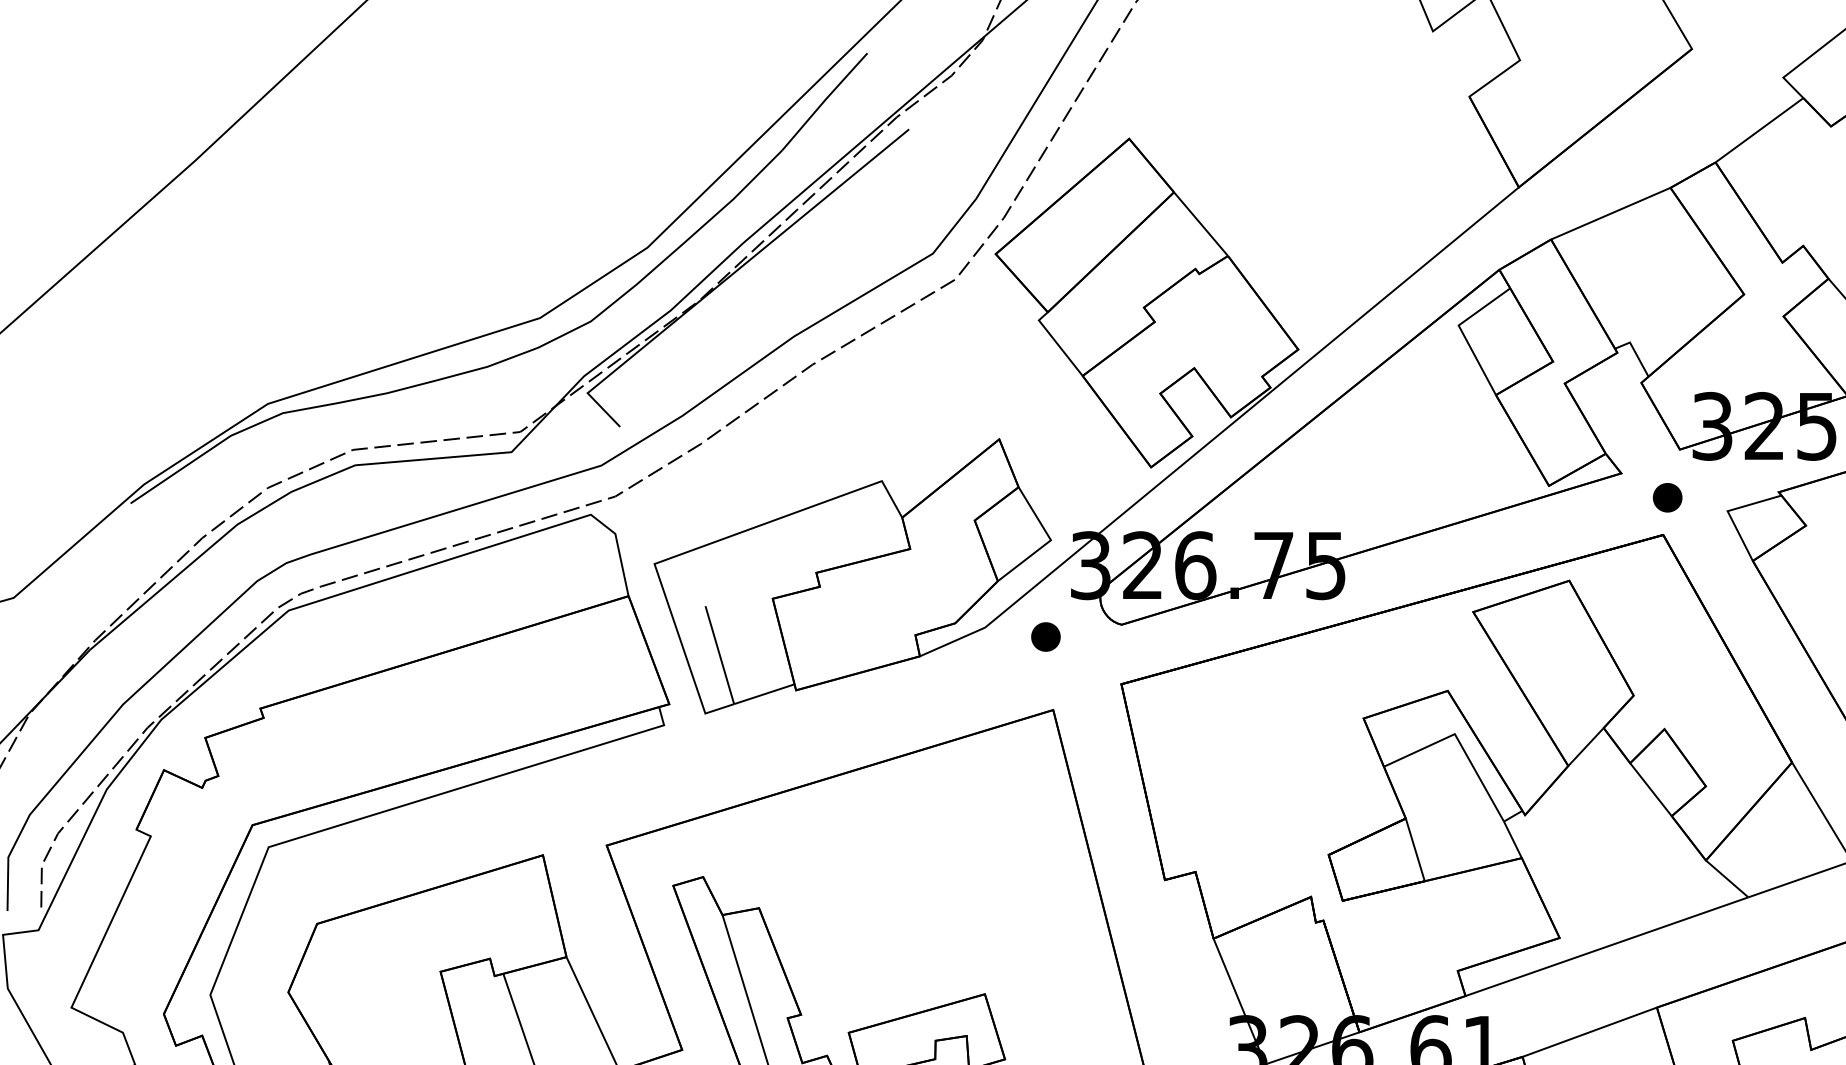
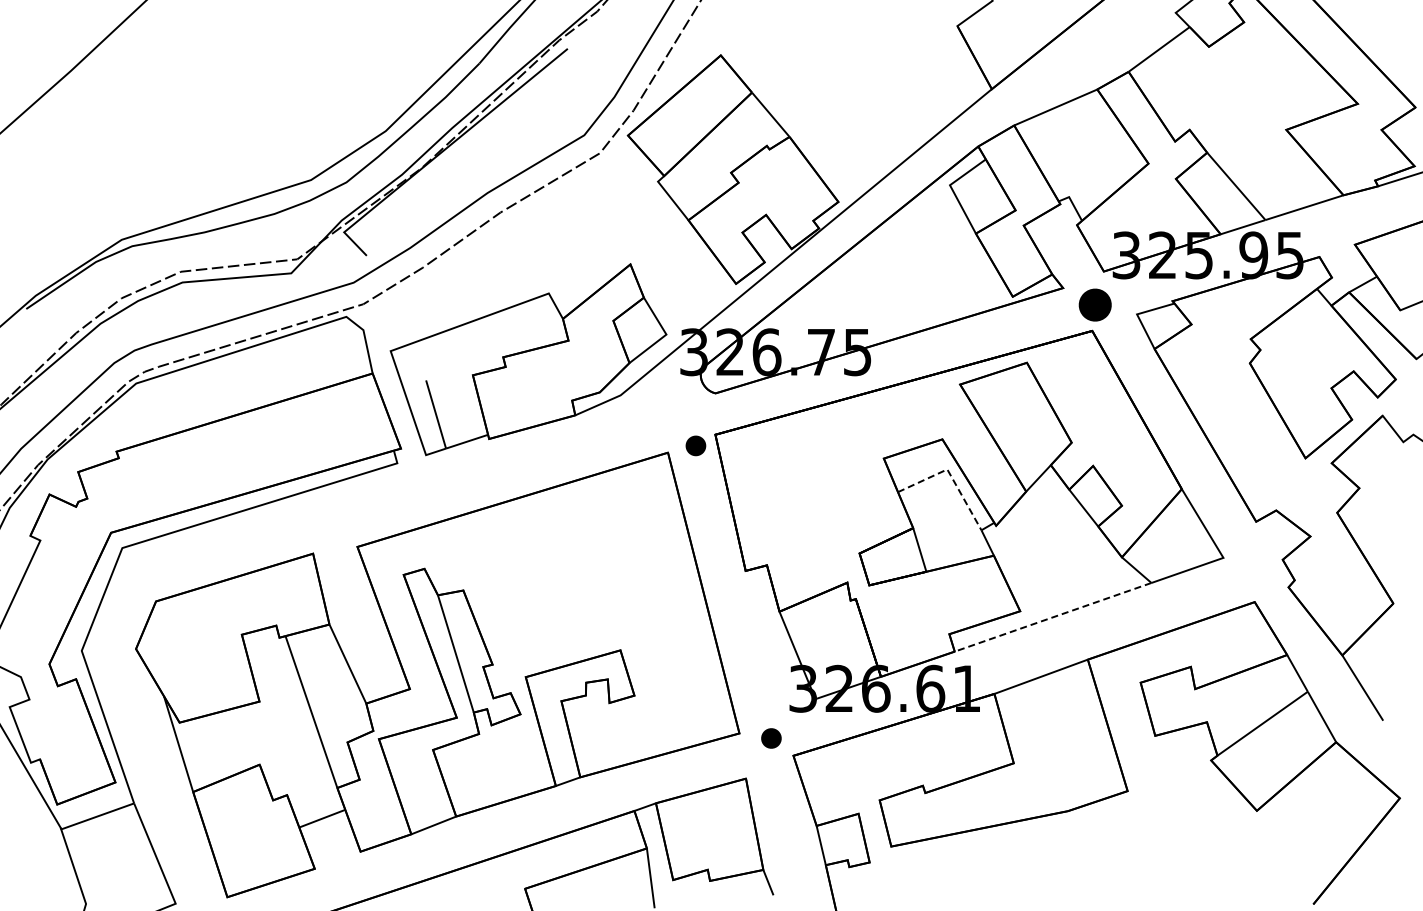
part: (1667, 496) -> (1095, 304), size x1.6
part: (1045, 636) -> (695, 445), moved
line: (1459, 742) -> (950, 475), solid -> dashed
line: (1606, 946) -> (1052, 617), solid -> dashed

